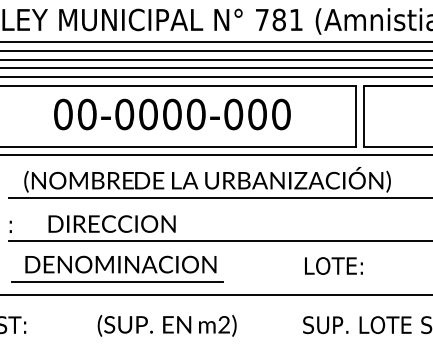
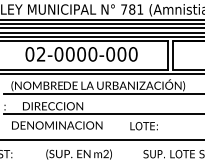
text: (85, 114) -> (40, 54), 00-0000-000 -> 02-0000-000
text: (332, 266) -> (143, 126), moved
line: (117, 281) -> (55, 133), removed

